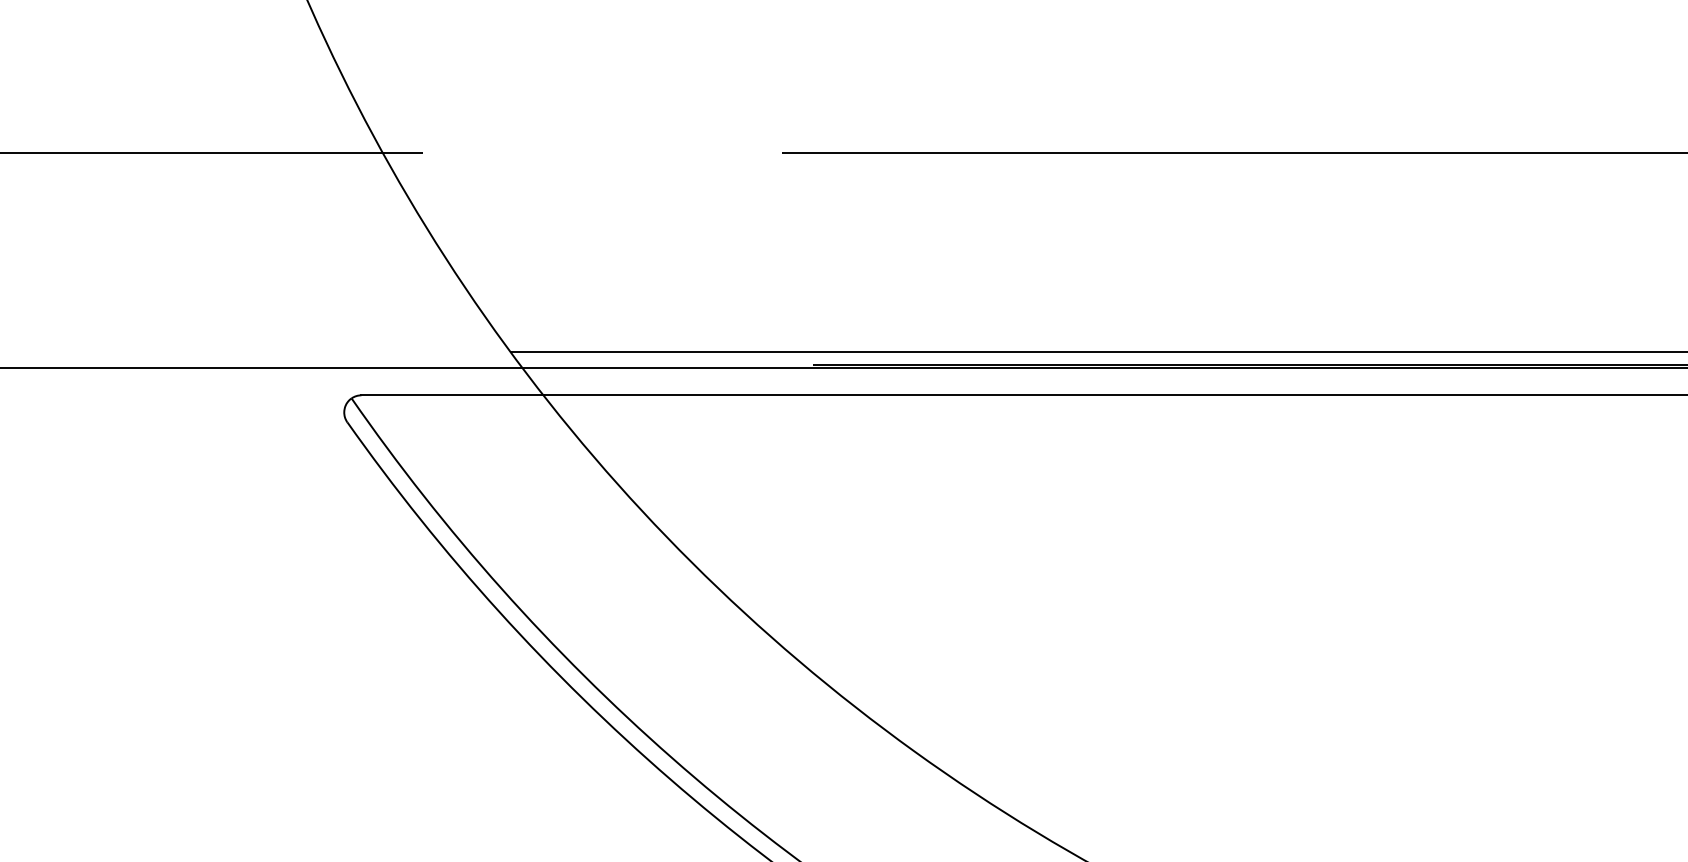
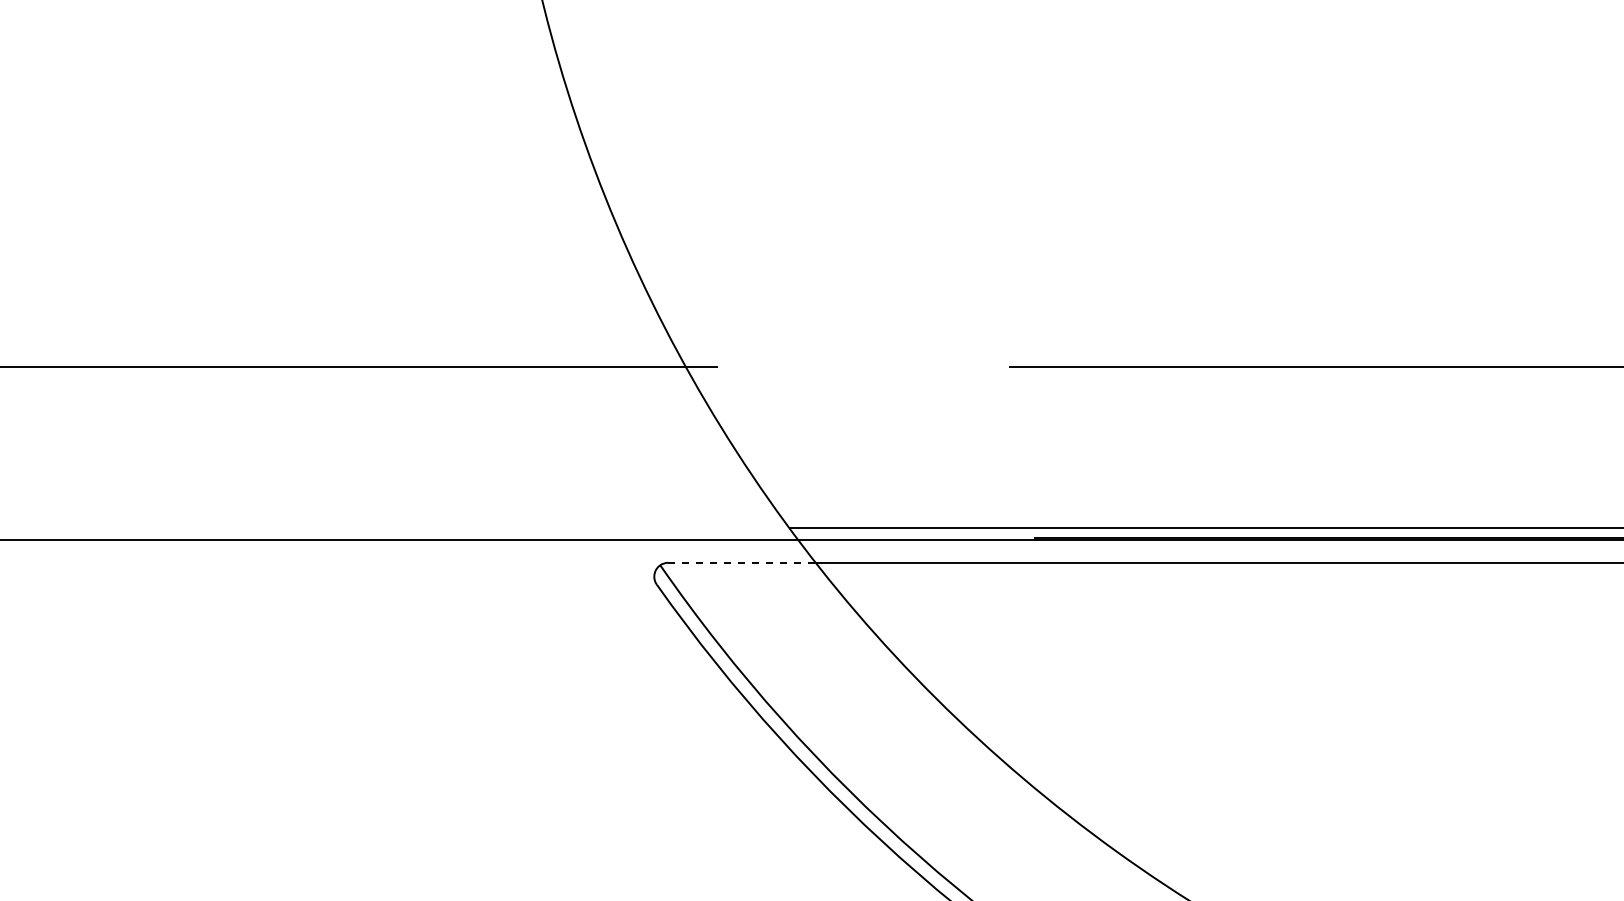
line: (453, 394) -> (742, 562), solid -> dashed

